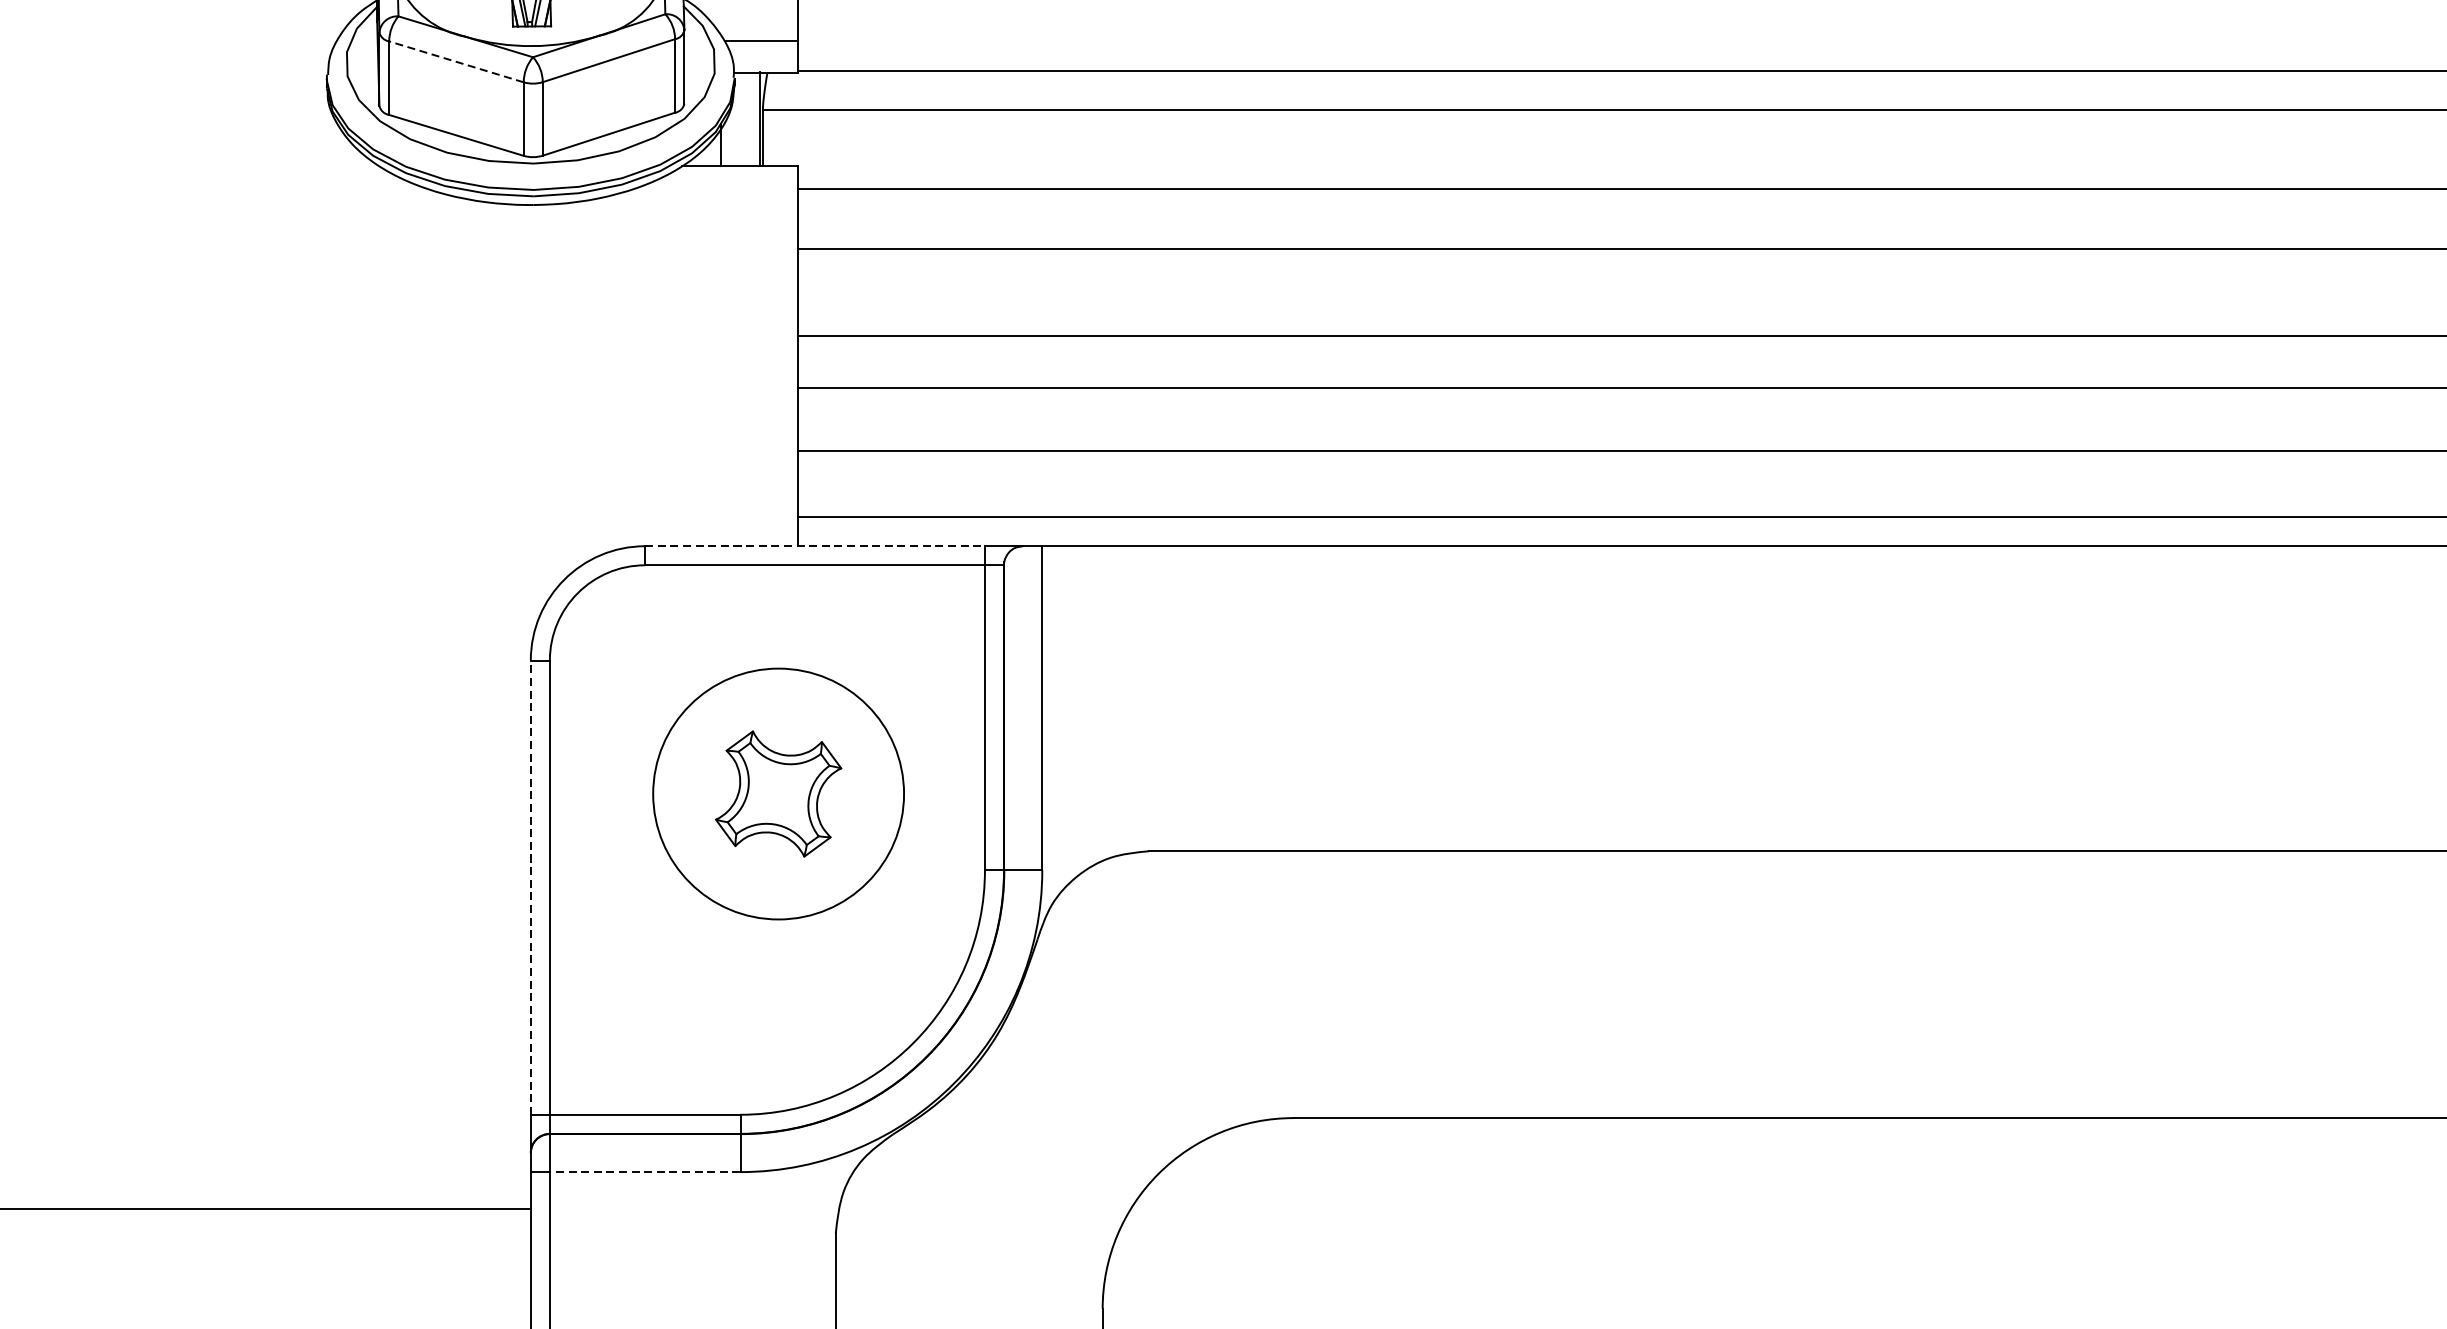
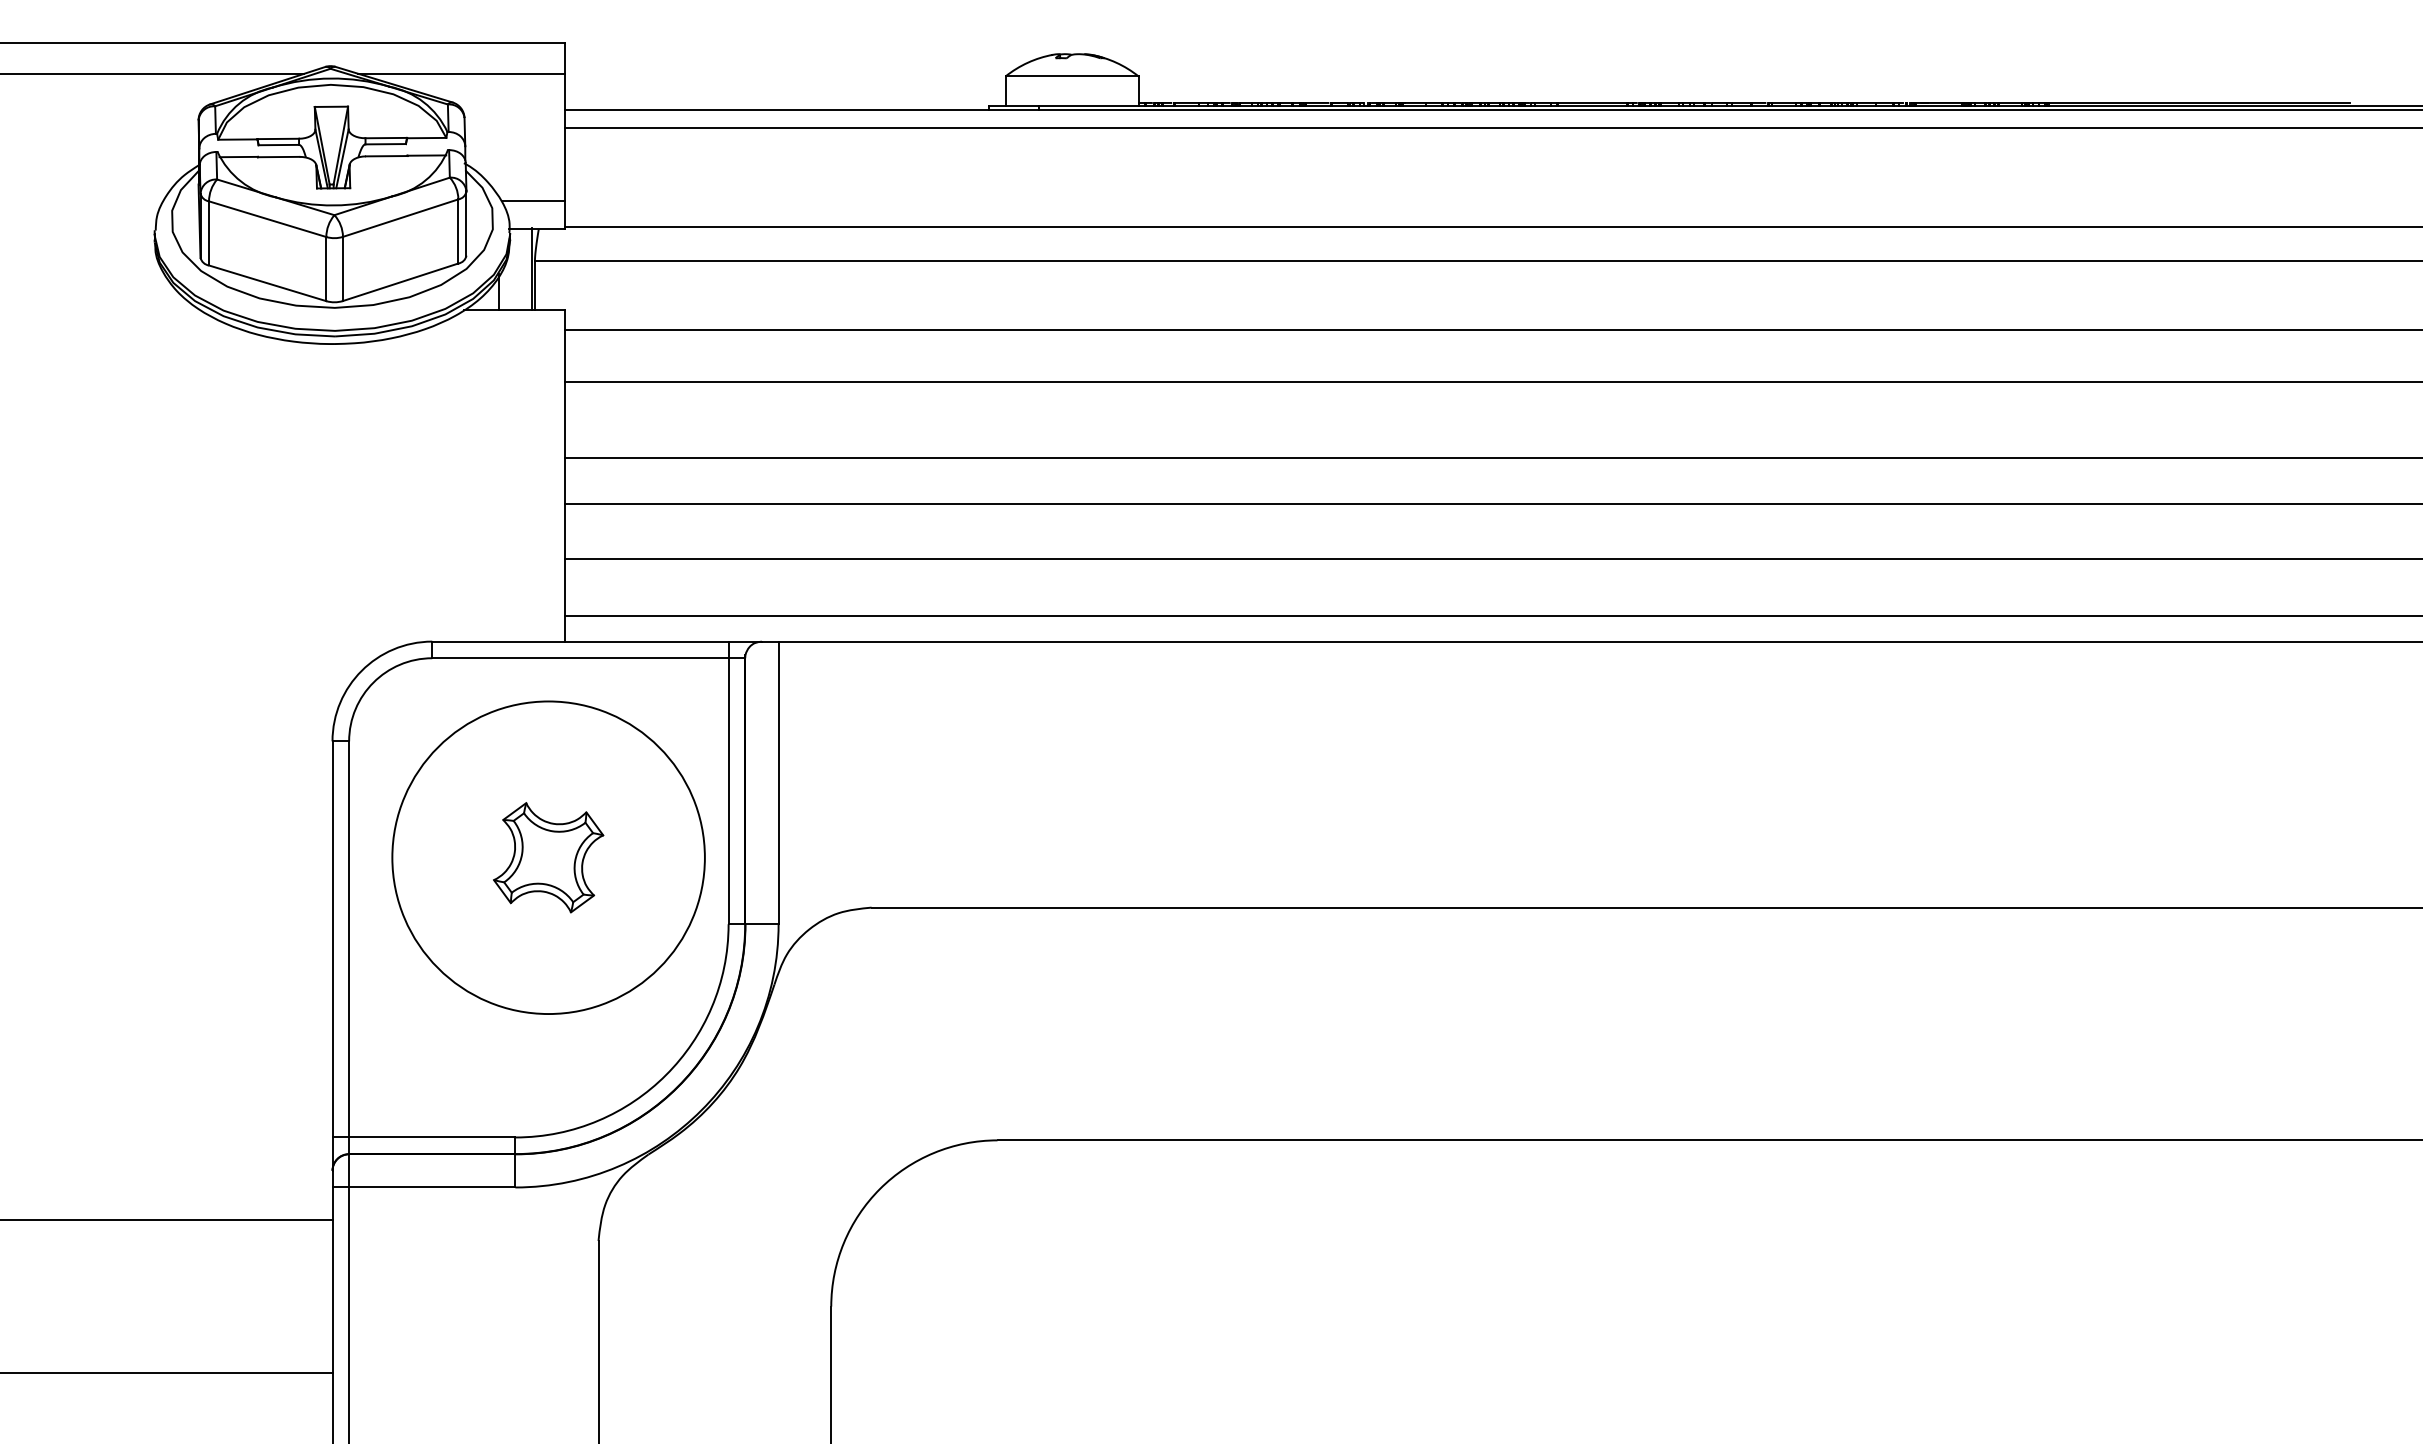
line: (456, 62) -> (267, 219), dashed -> solid
line: (815, 546) -> (580, 641), dashed -> solid
circle: (778, 793) -> (548, 857), size x1.43
line: (530, 886) -> (332, 938), dashed -> solid
line: (644, 1172) -> (431, 1187), dashed -> solid

